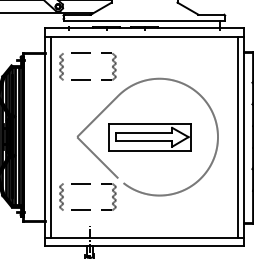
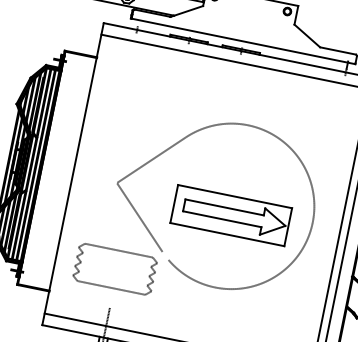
part: (87, 53) -> (155, 69), removed
line: (51, 136) -> (81, 174), removed
part: (149, 137) -> (231, 215), moved

